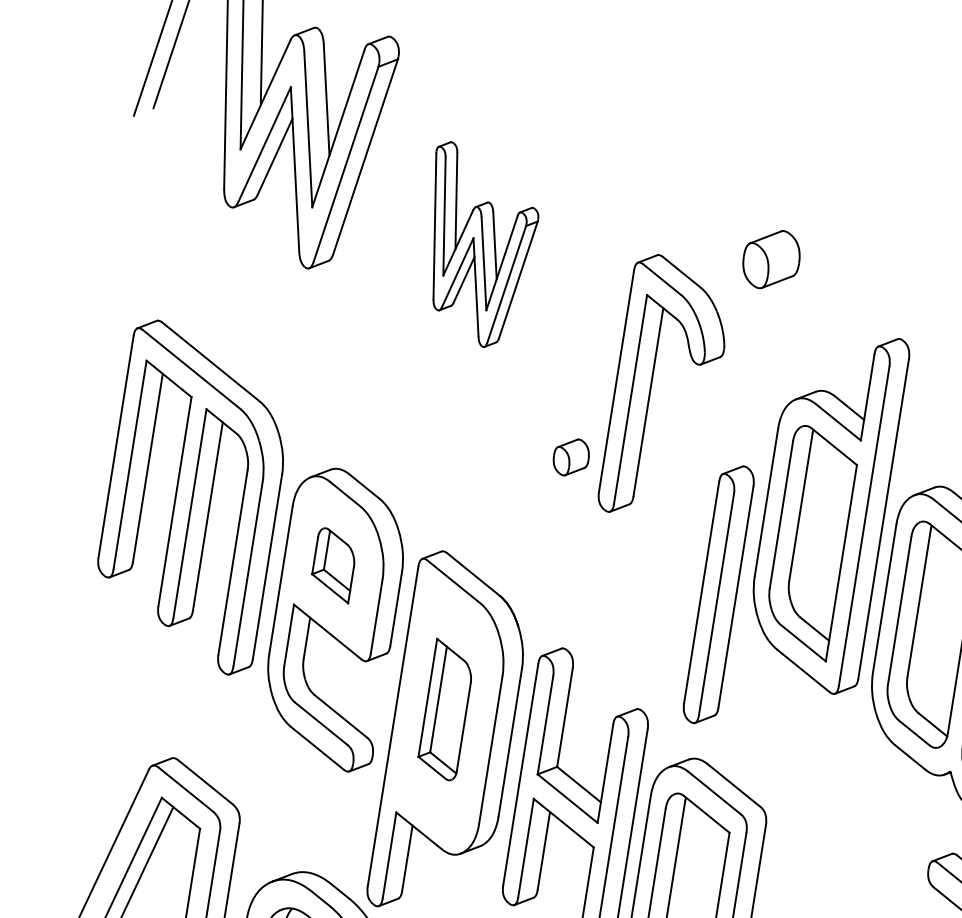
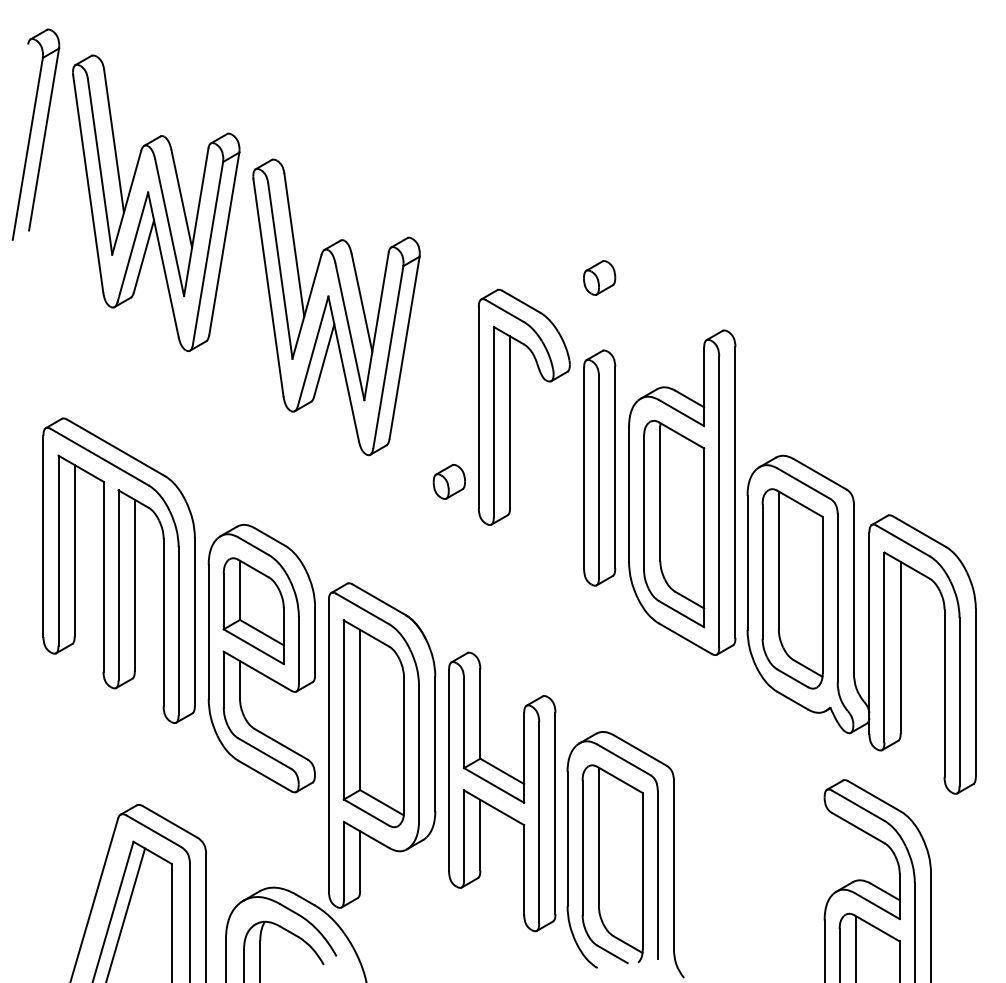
part: (477, 246) -> (336, 307), size x1.67
part: (771, 259) -> (599, 277), size x0.62
part: (333, 564) -> (253, 610), size x1.67
part: (718, 594) -> (599, 467), moved
part: (445, 709) -> (373, 723), size x1.67

